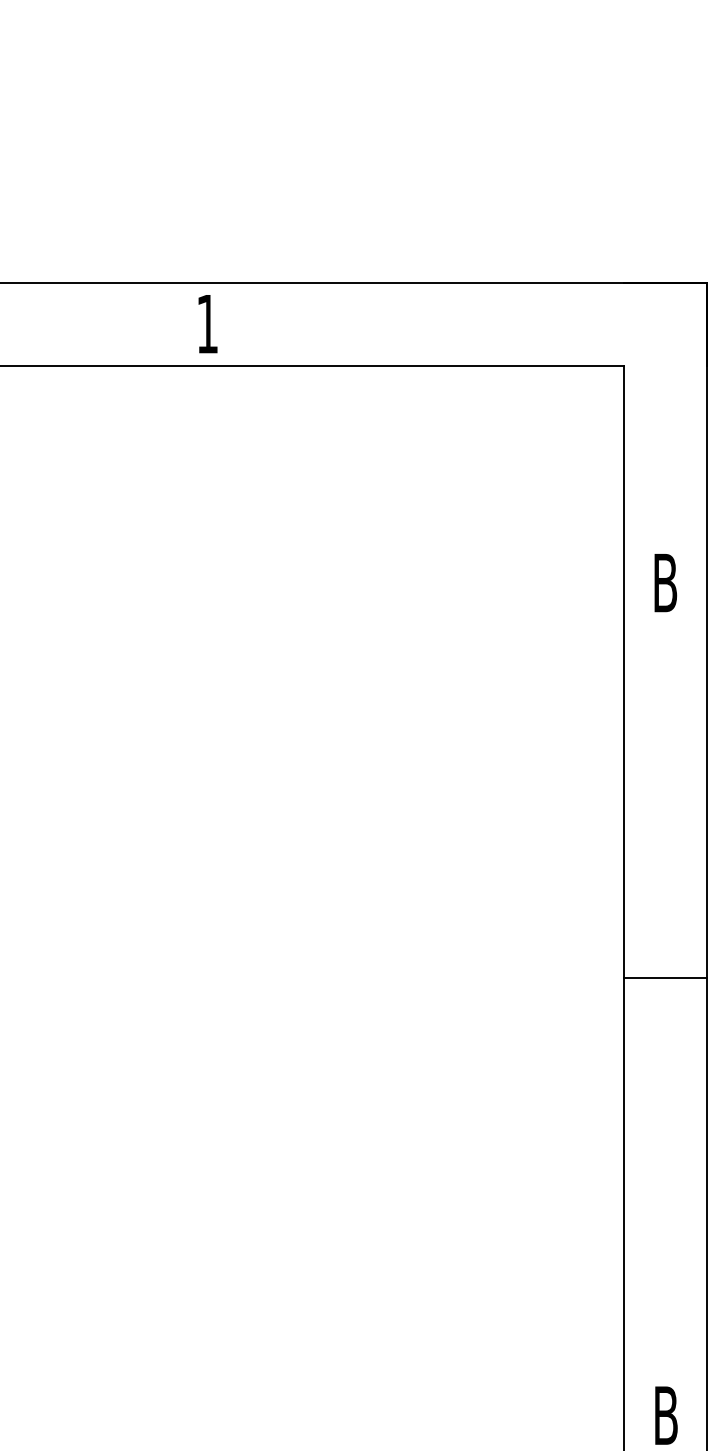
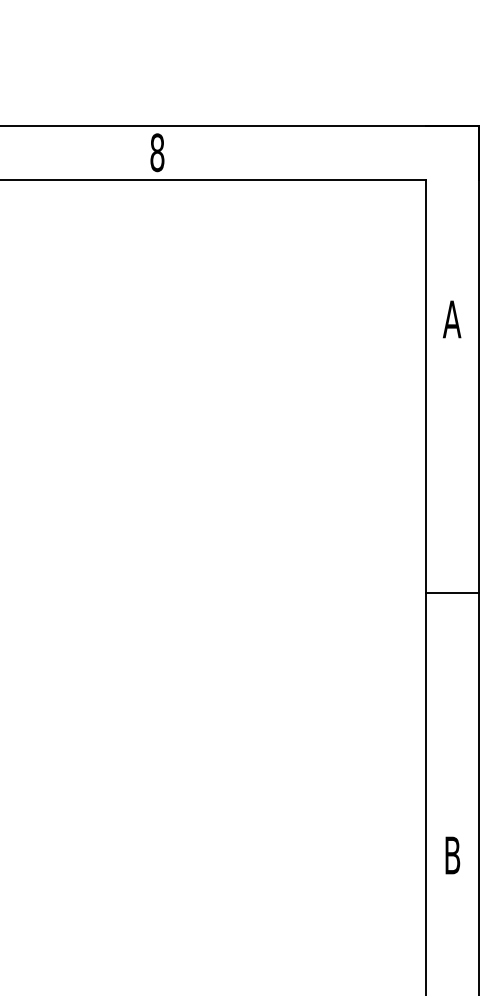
text: (207, 323) -> (157, 152), 1 -> 8
text: (664, 583) -> (451, 319), B -> A
line: (665, 977) -> (452, 592), moved

